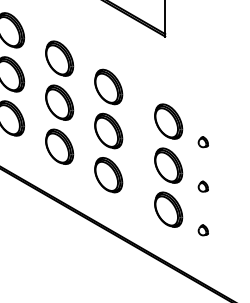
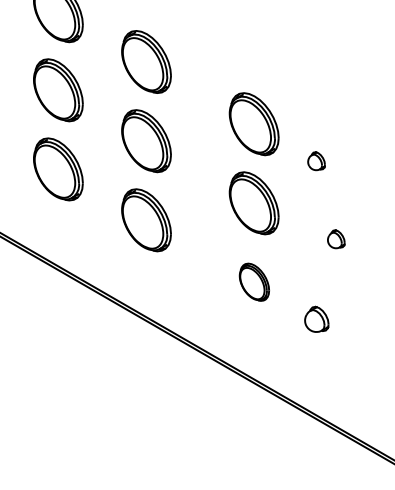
part: (202, 186) -> (334, 238), moved
part: (168, 209) -> (253, 281), size x0.6
part: (202, 230) -> (315, 319), size x1.4

